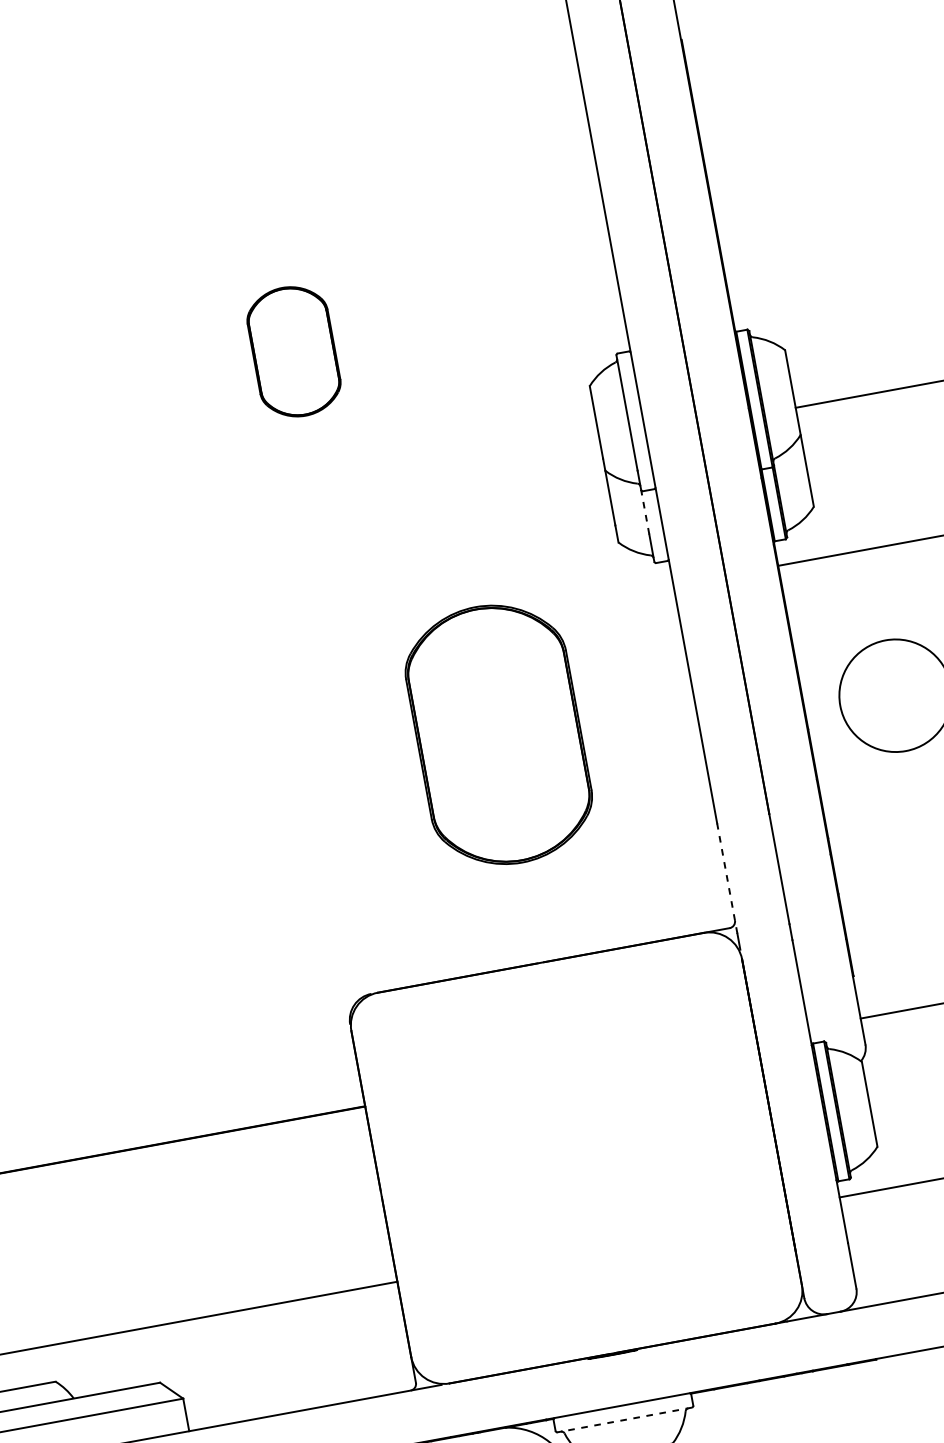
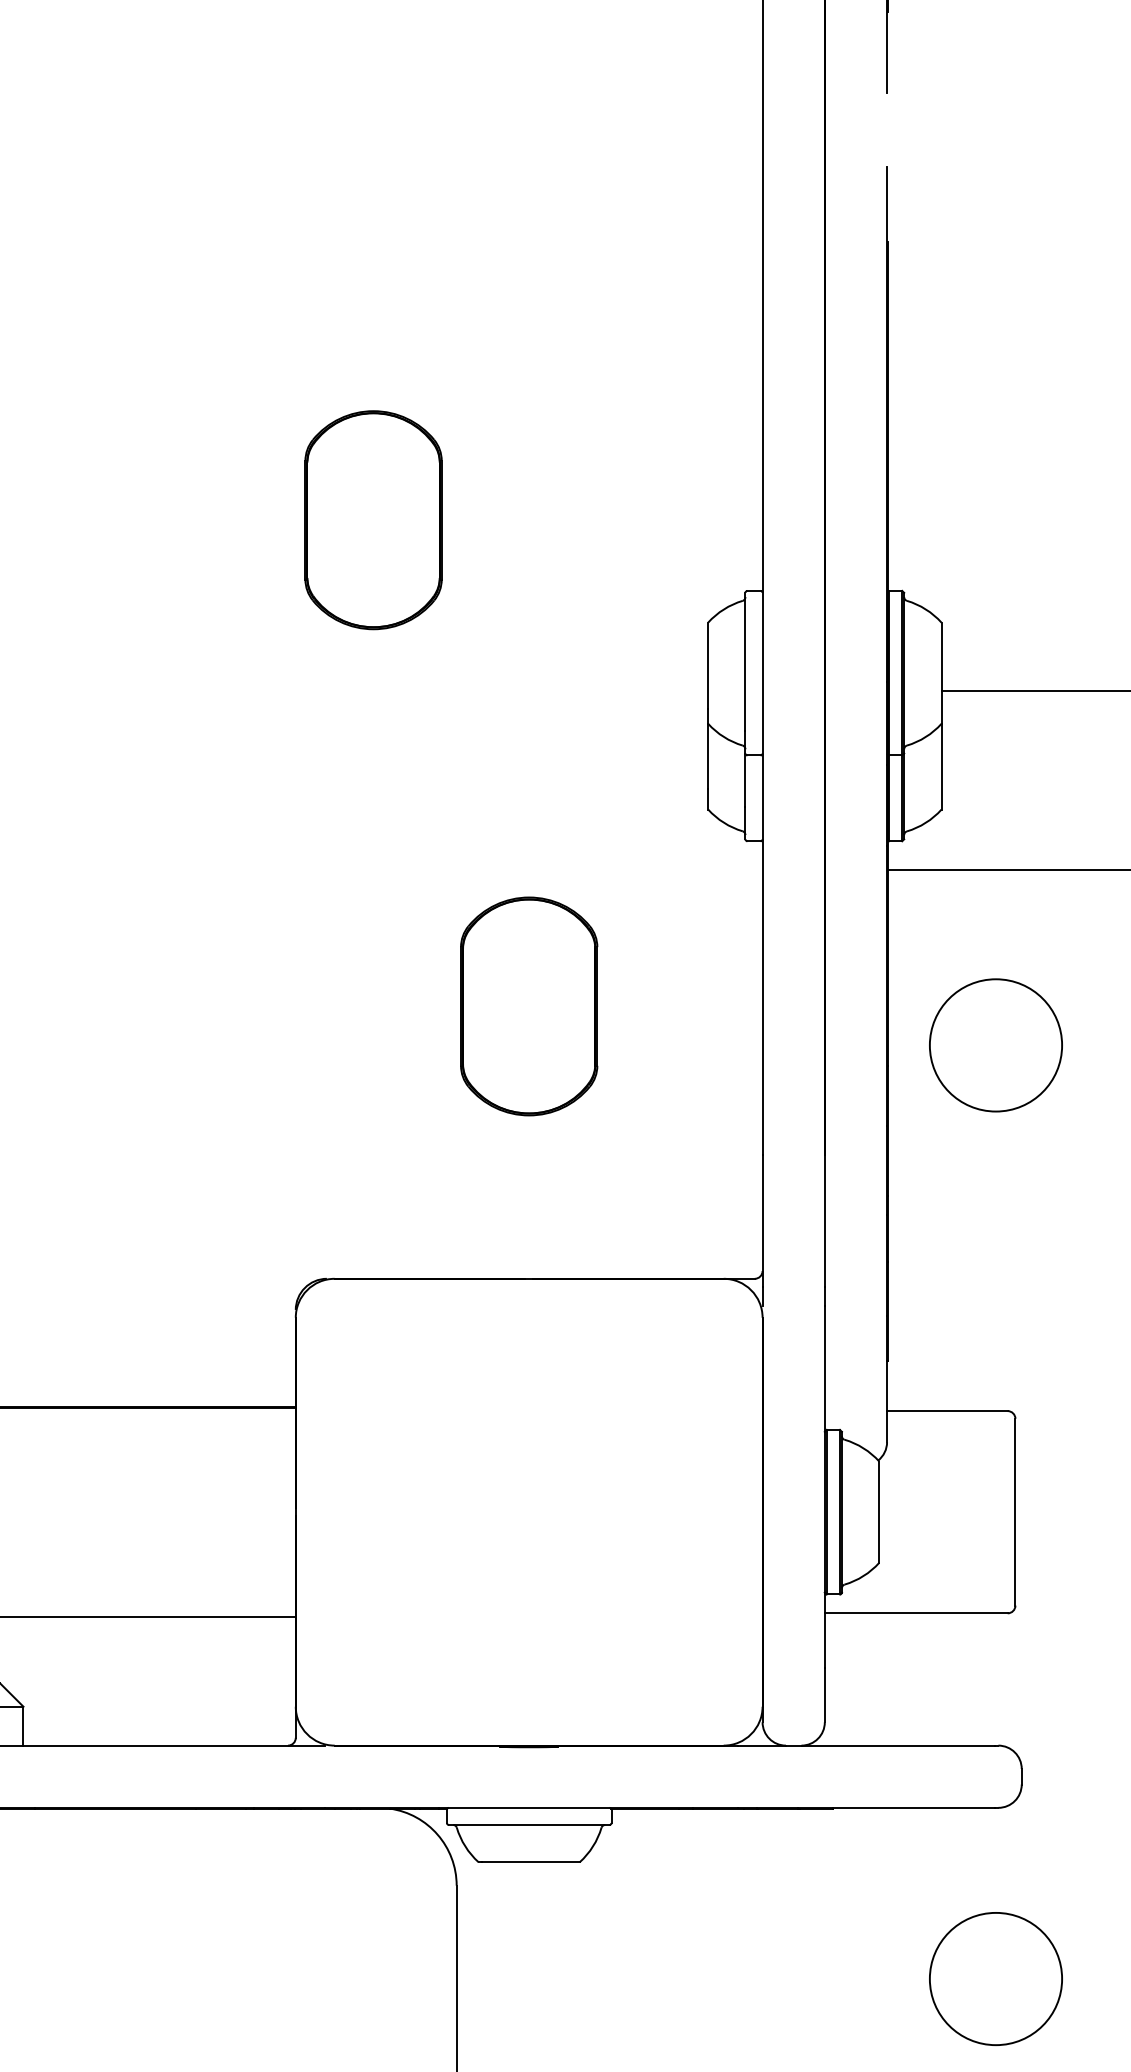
part: (294, 352) -> (373, 520), size x1.43
line: (645, 512) -> (745, 780), dashed -> solid
part: (499, 734) -> (529, 1006), size x0.71
line: (727, 879) -> (762, 1221), dashed -> solid
line: (626, 1419) -> (531, 1824), dashed -> solid

